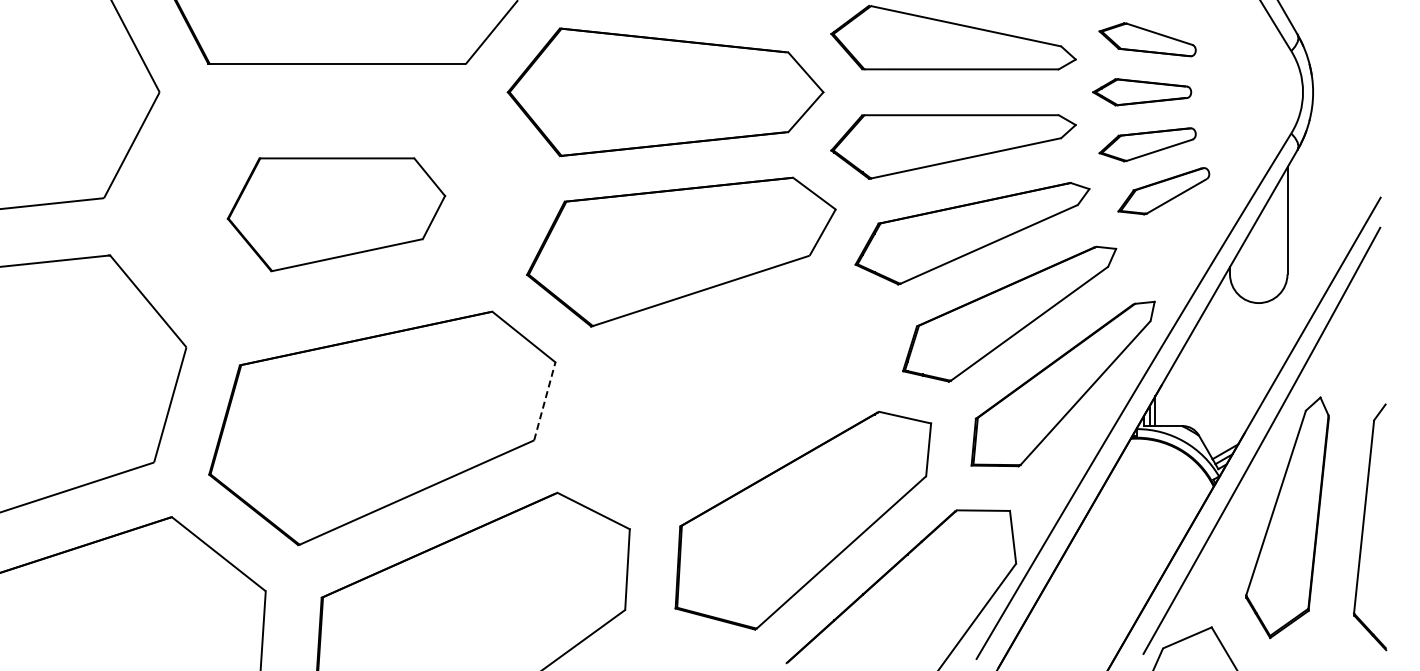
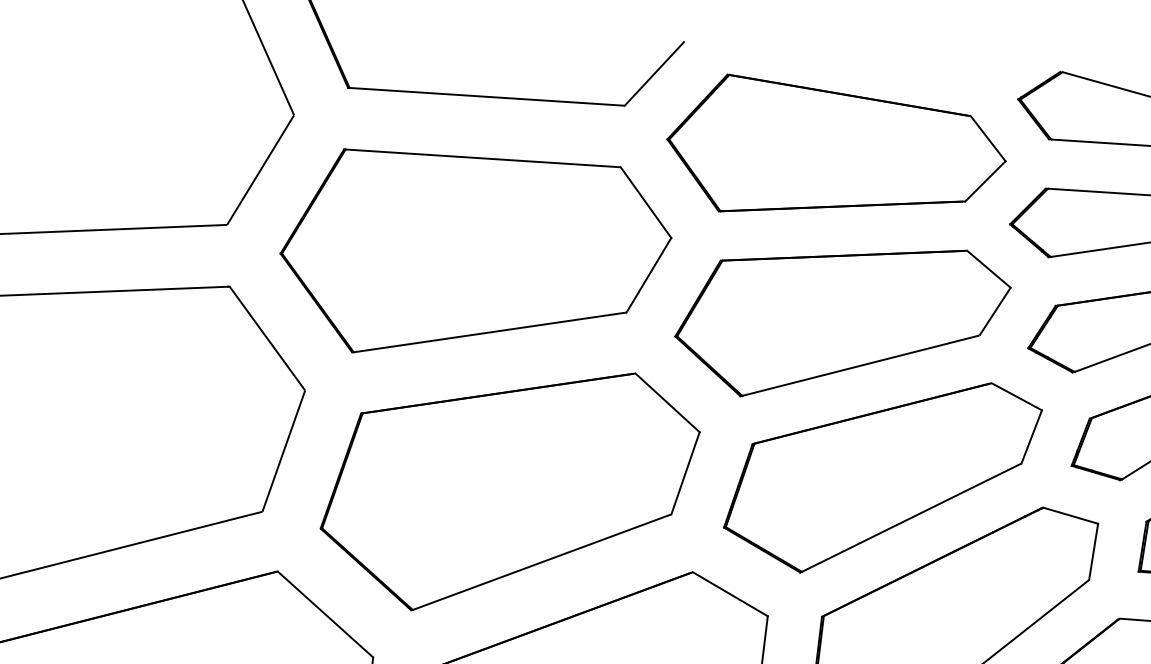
part: (336, 214) -> (475, 258), size x1.67
part: (727, 392) -> (881, 476), added
line: (544, 400) -> (685, 472), dashed -> solid

